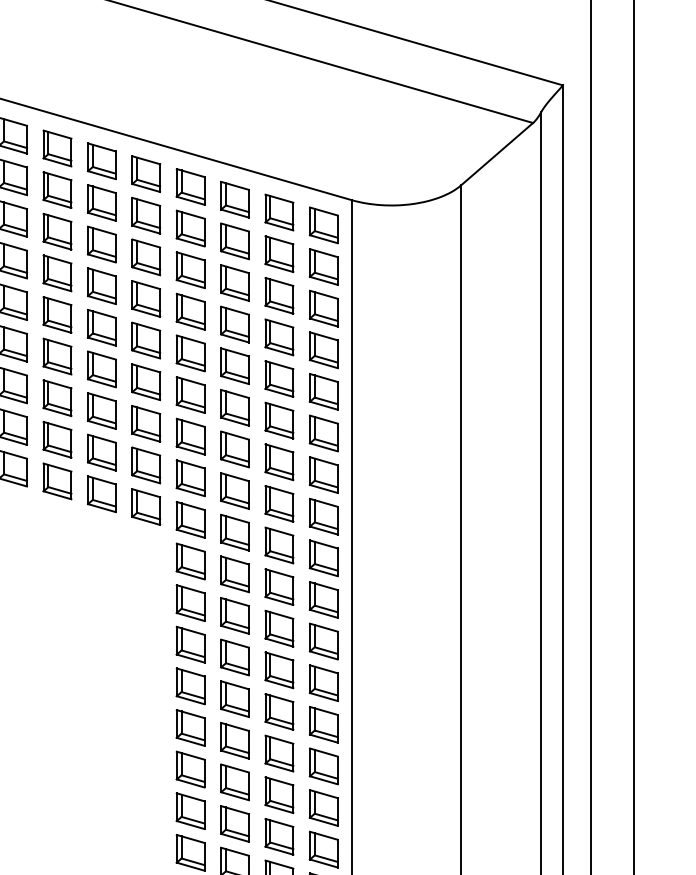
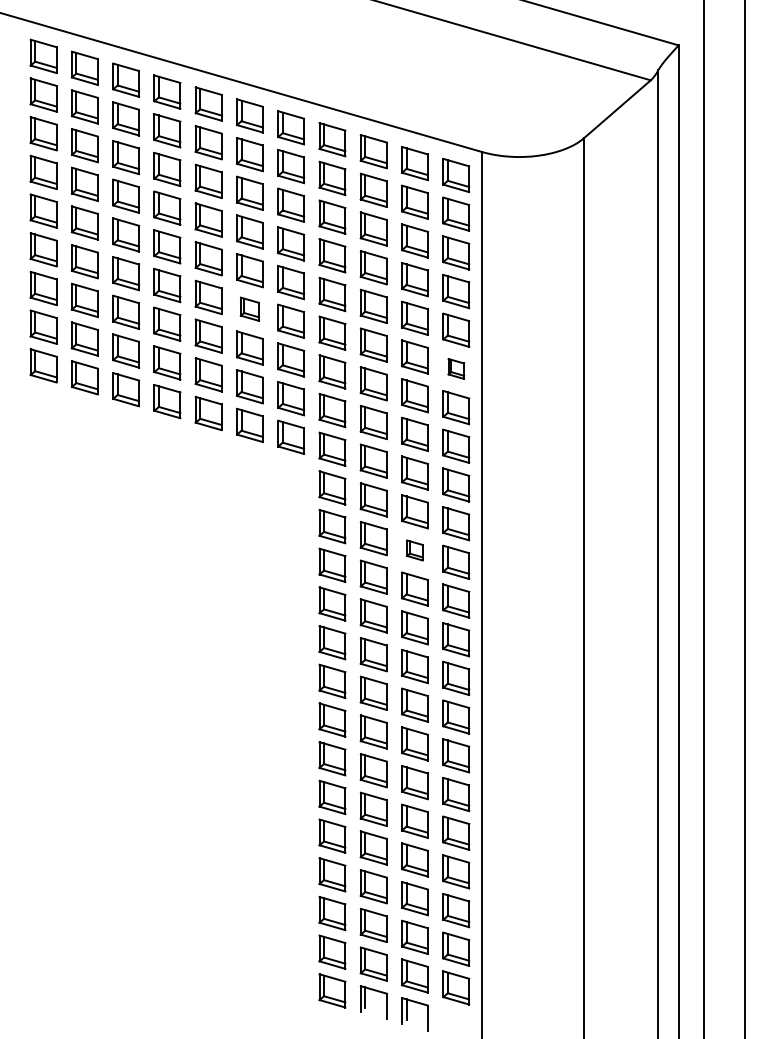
part: (101, 368) -> (249, 308), size x0.7
part: (324, 432) -> (456, 368), size x0.6
part: (278, 628) -> (414, 550), size x0.6

